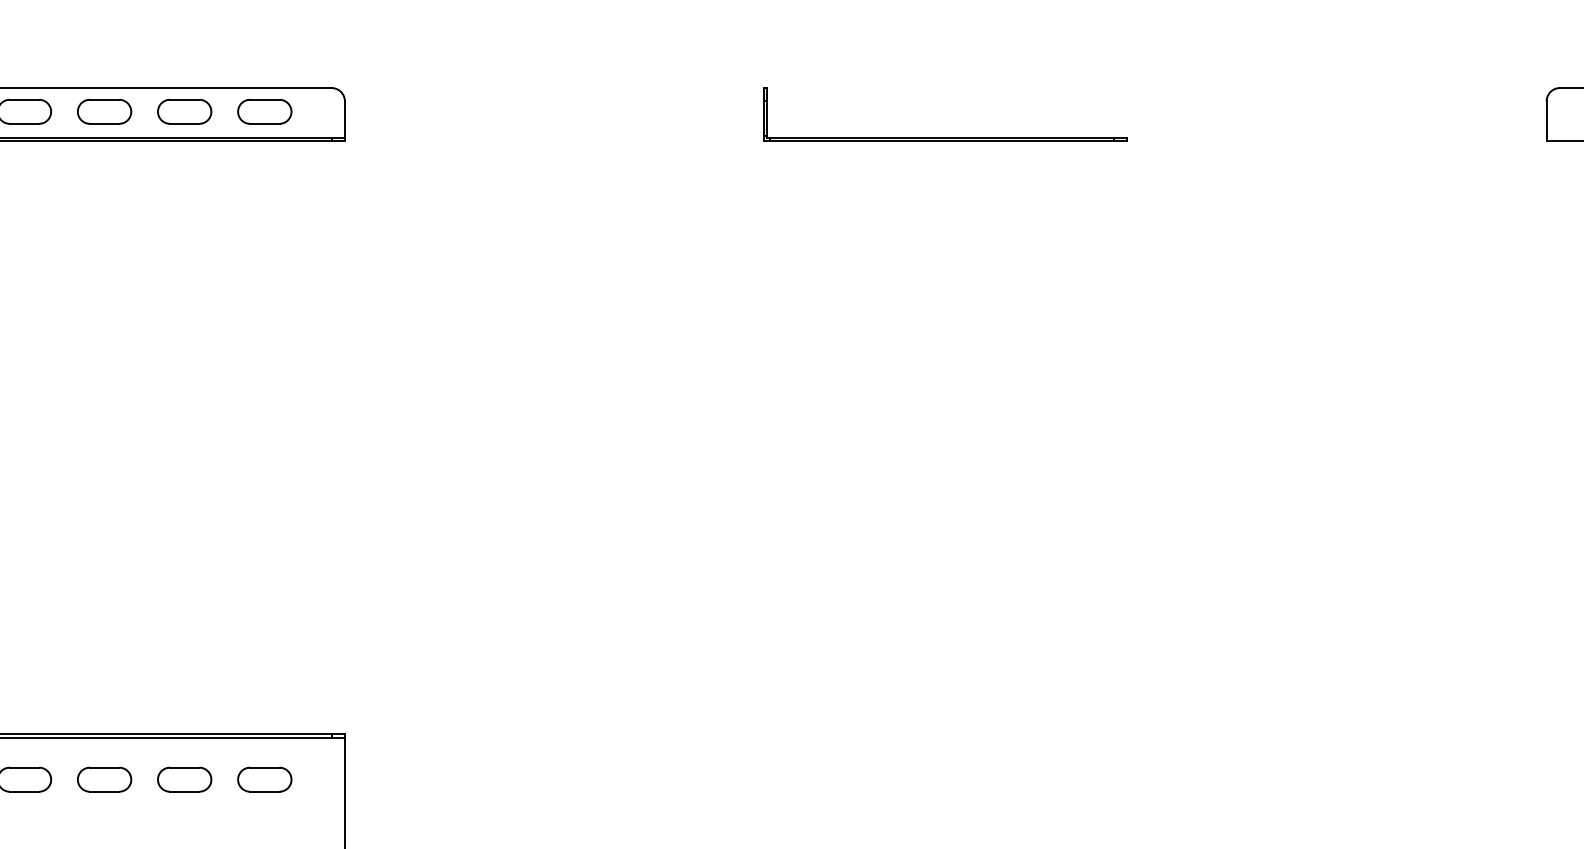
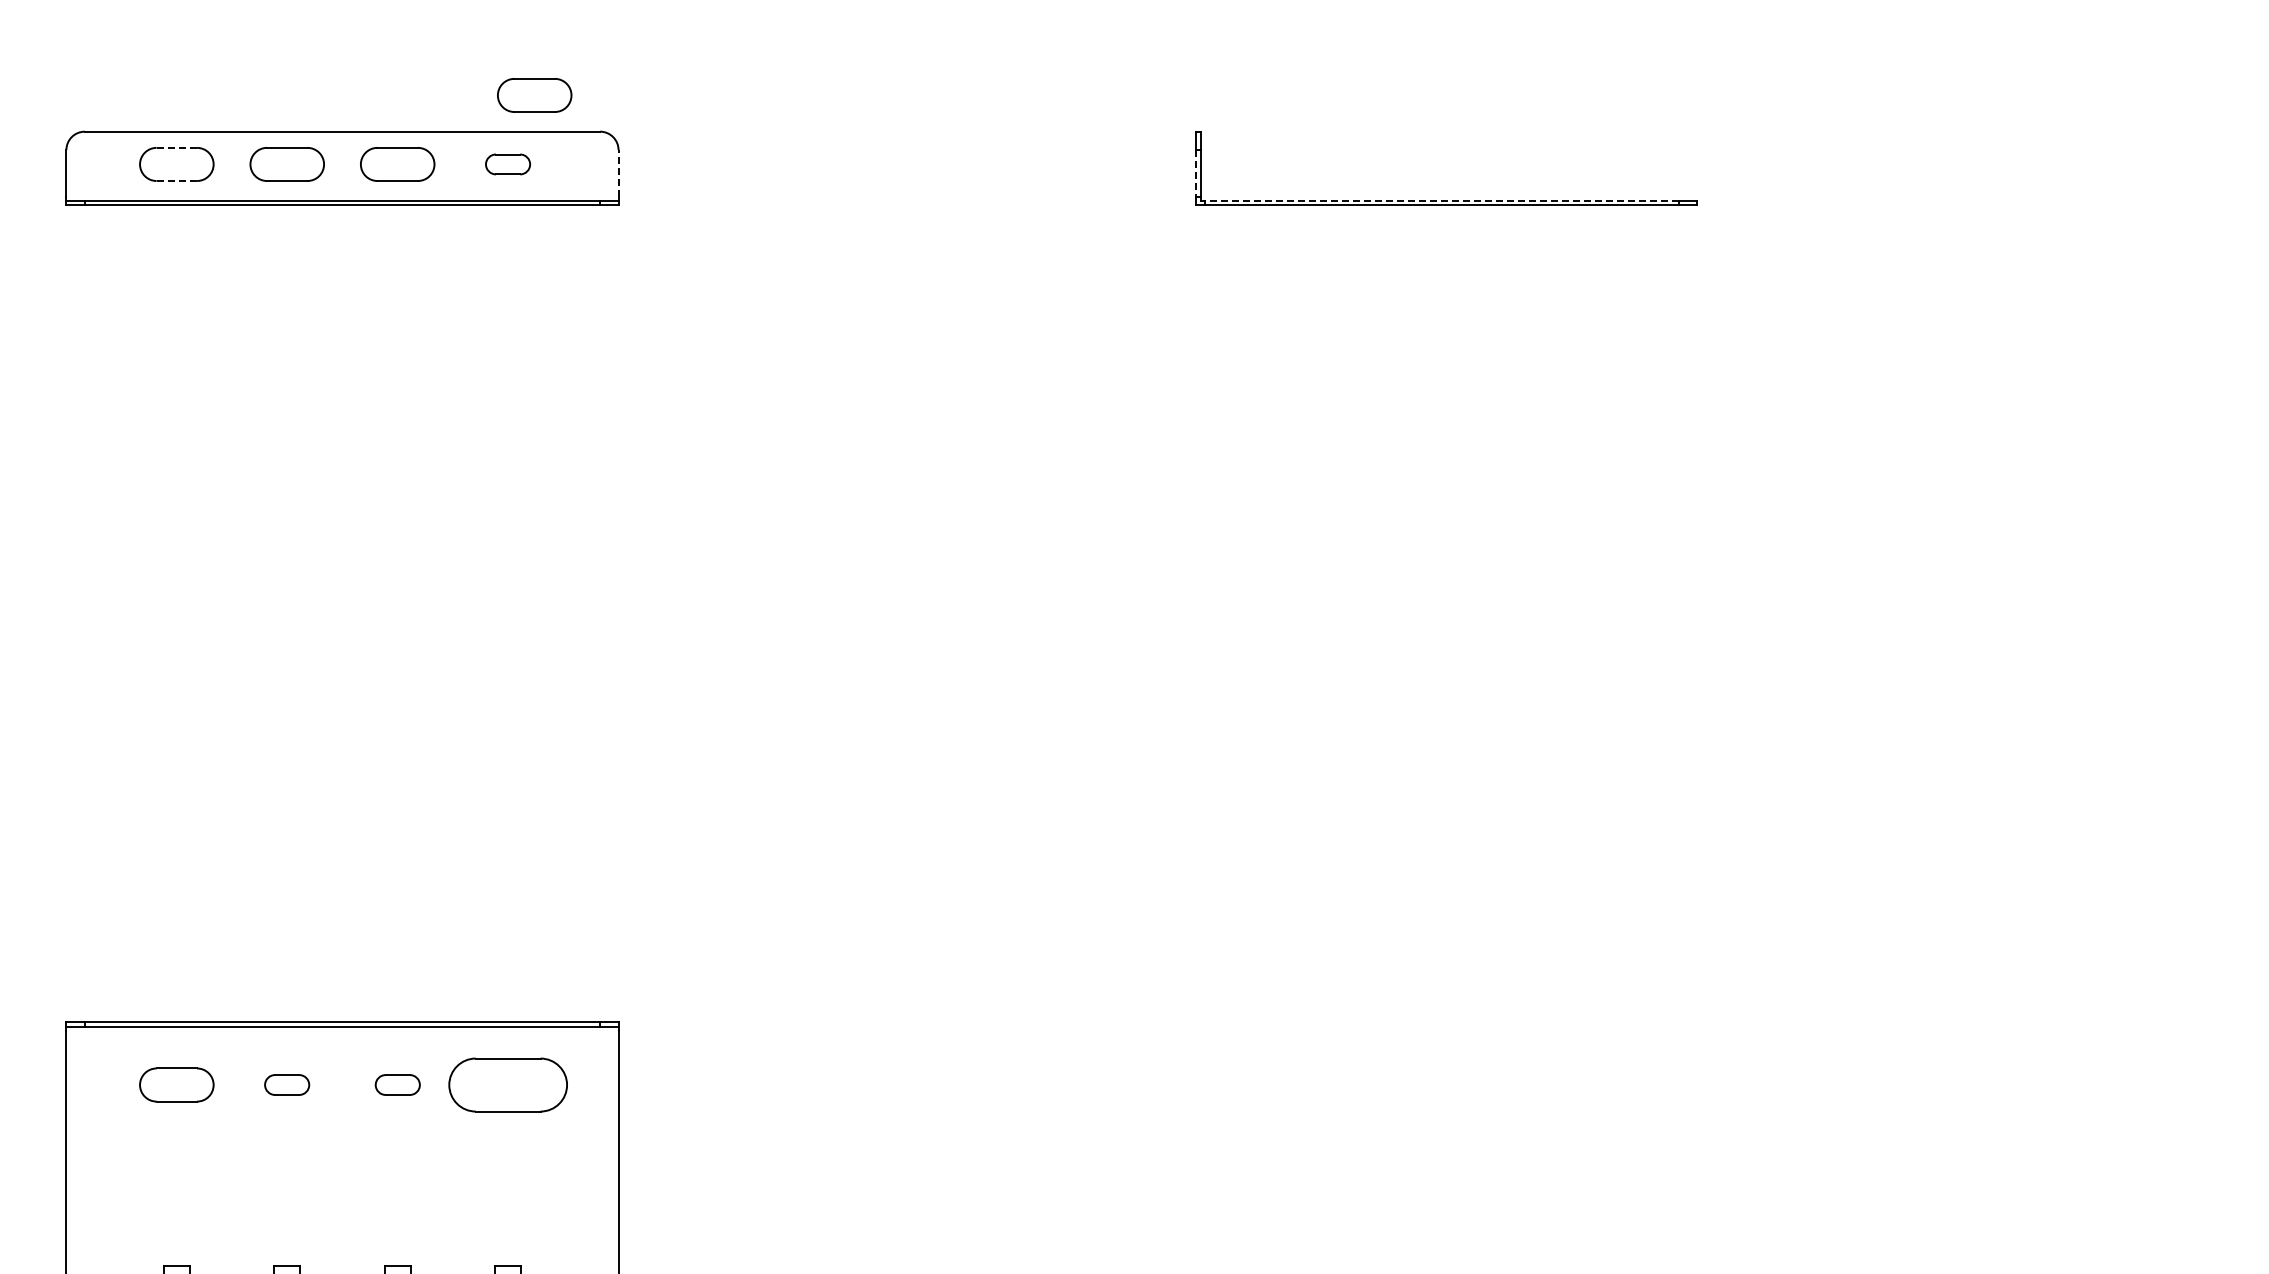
part: (283, 61) -> (534, 95), added
line: (24, 99) -> (176, 147), solid -> dashed
part: (264, 111) -> (507, 164), size x0.6
line: (344, 118) -> (618, 173), solid -> dashed
line: (764, 118) -> (1196, 173), solid -> dashed
line: (24, 124) -> (177, 181), solid -> dashed
line: (941, 137) -> (1441, 200), solid -> dashed
part: (104, 779) -> (286, 1084), size x0.6
part: (184, 779) -> (397, 1084), size x0.6
part: (264, 779) -> (507, 1084), size x1.6

